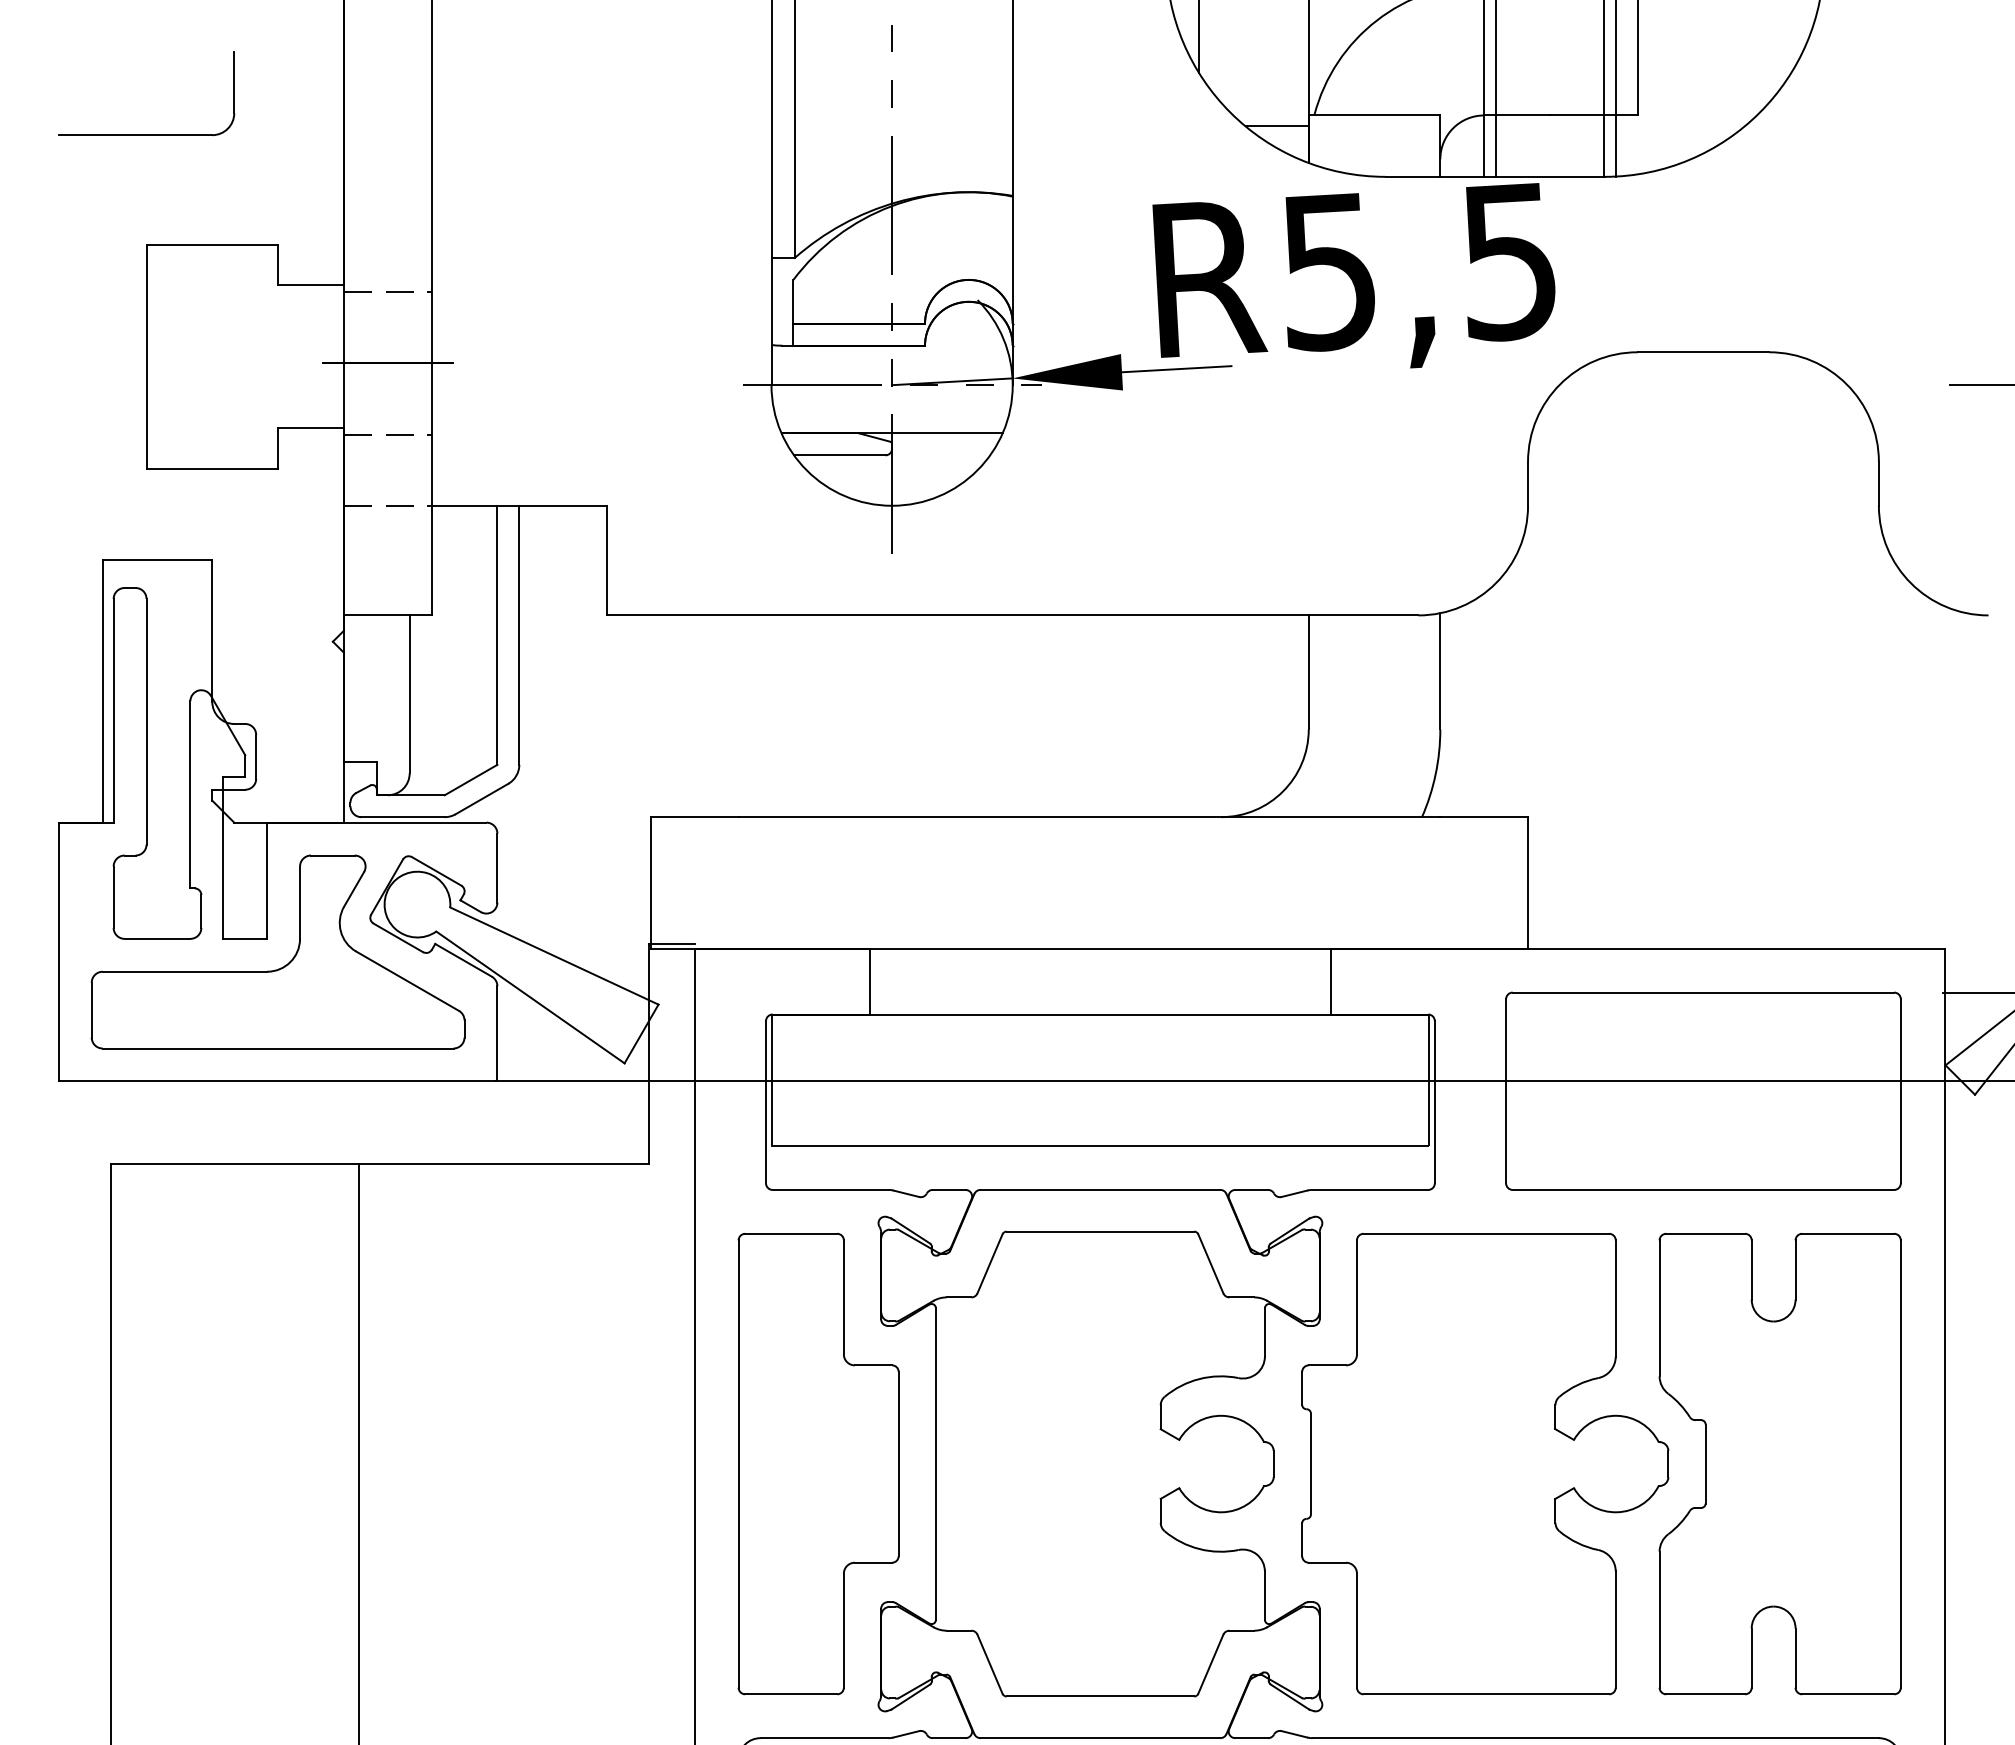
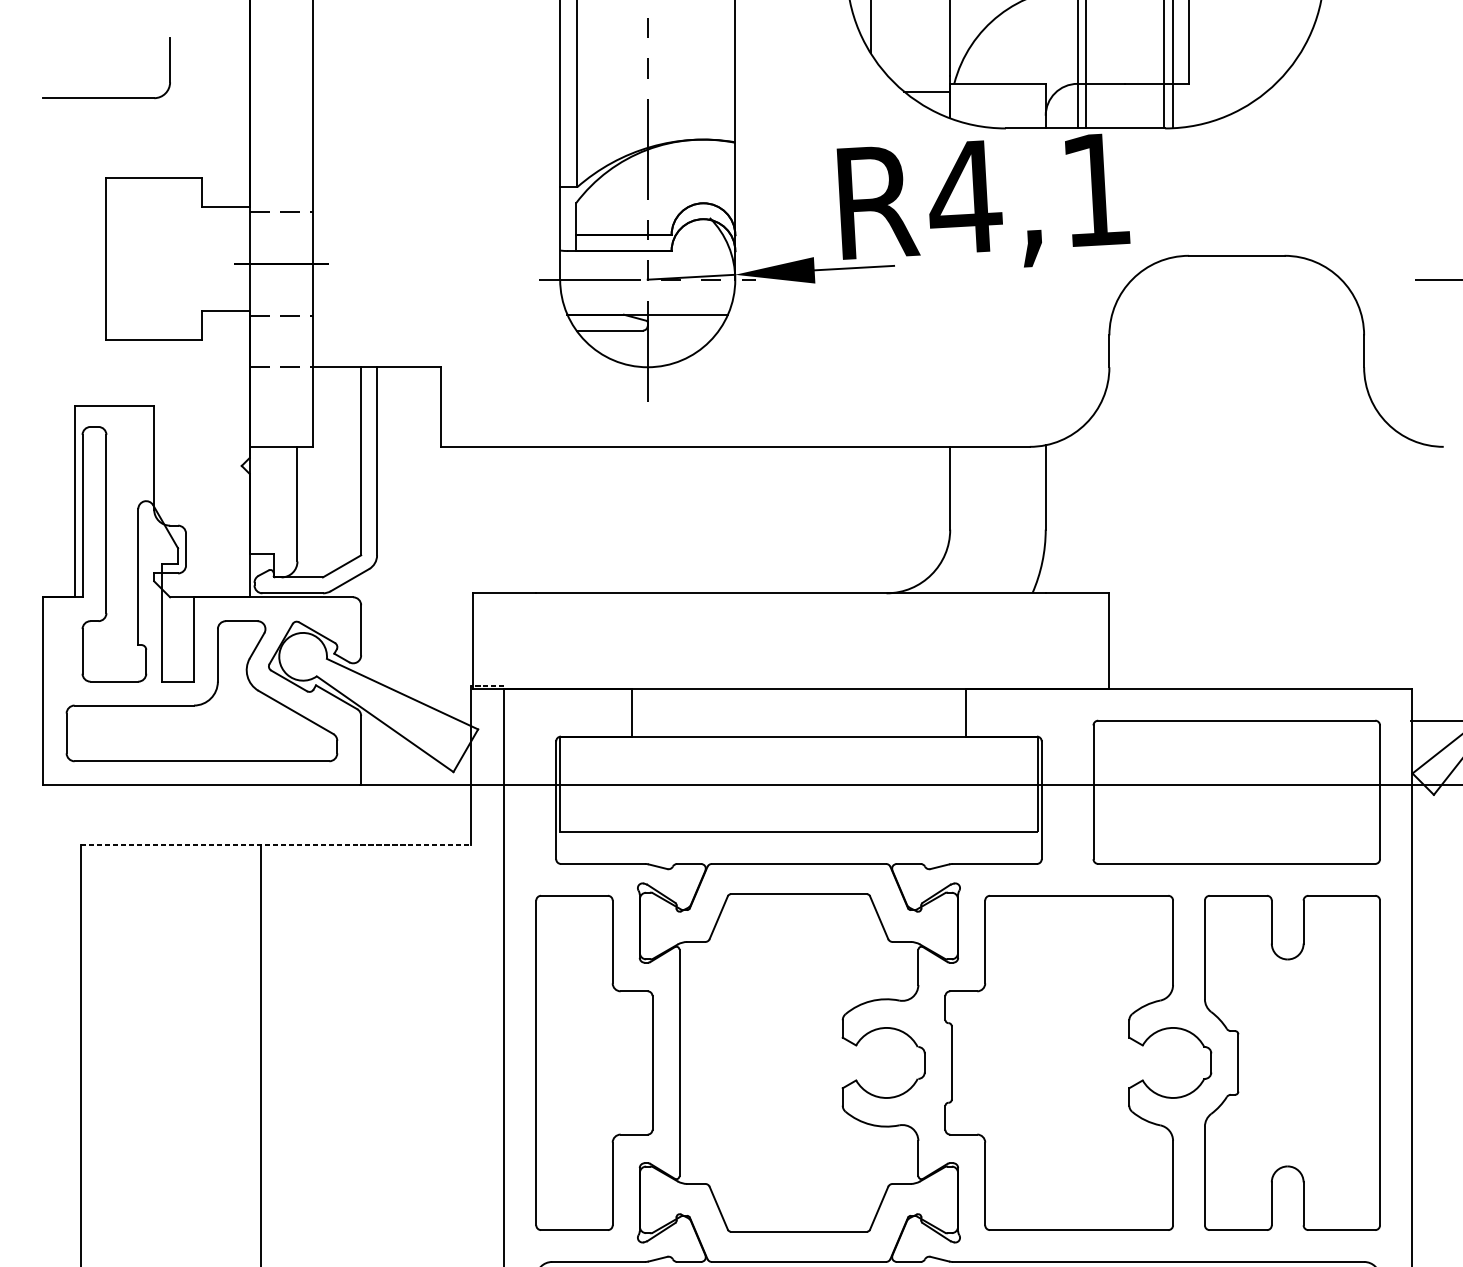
text: (1418, 267) -> (1029, 194), R5,5 -> R4,1
line: (671, 944) -> (487, 685), solid -> dashed
line: (380, 1163) -> (276, 844), solid -> dashed

